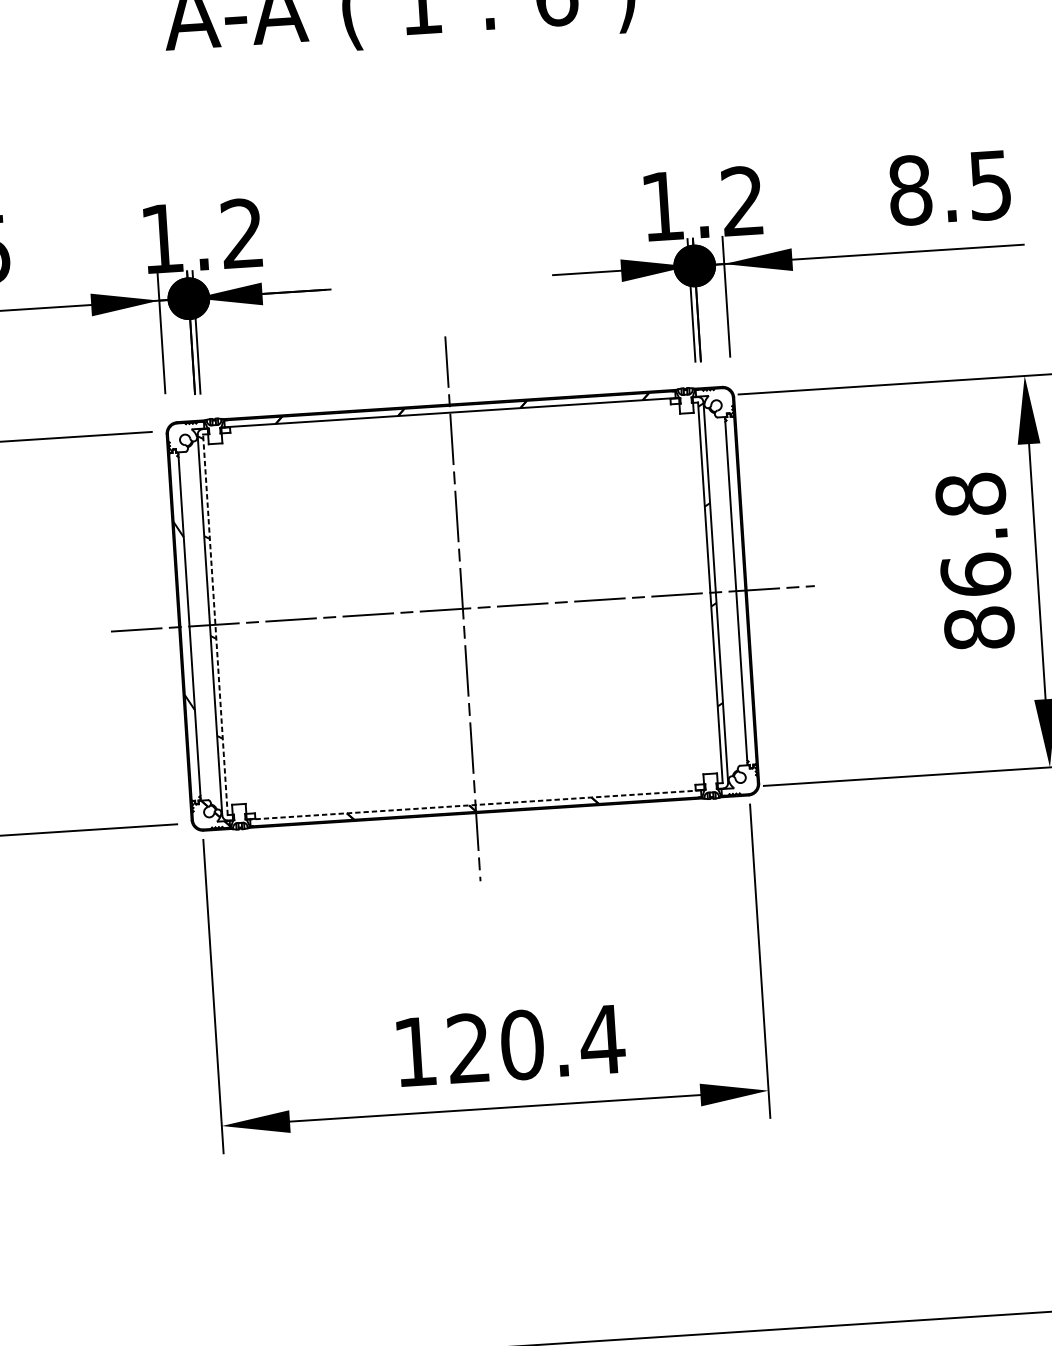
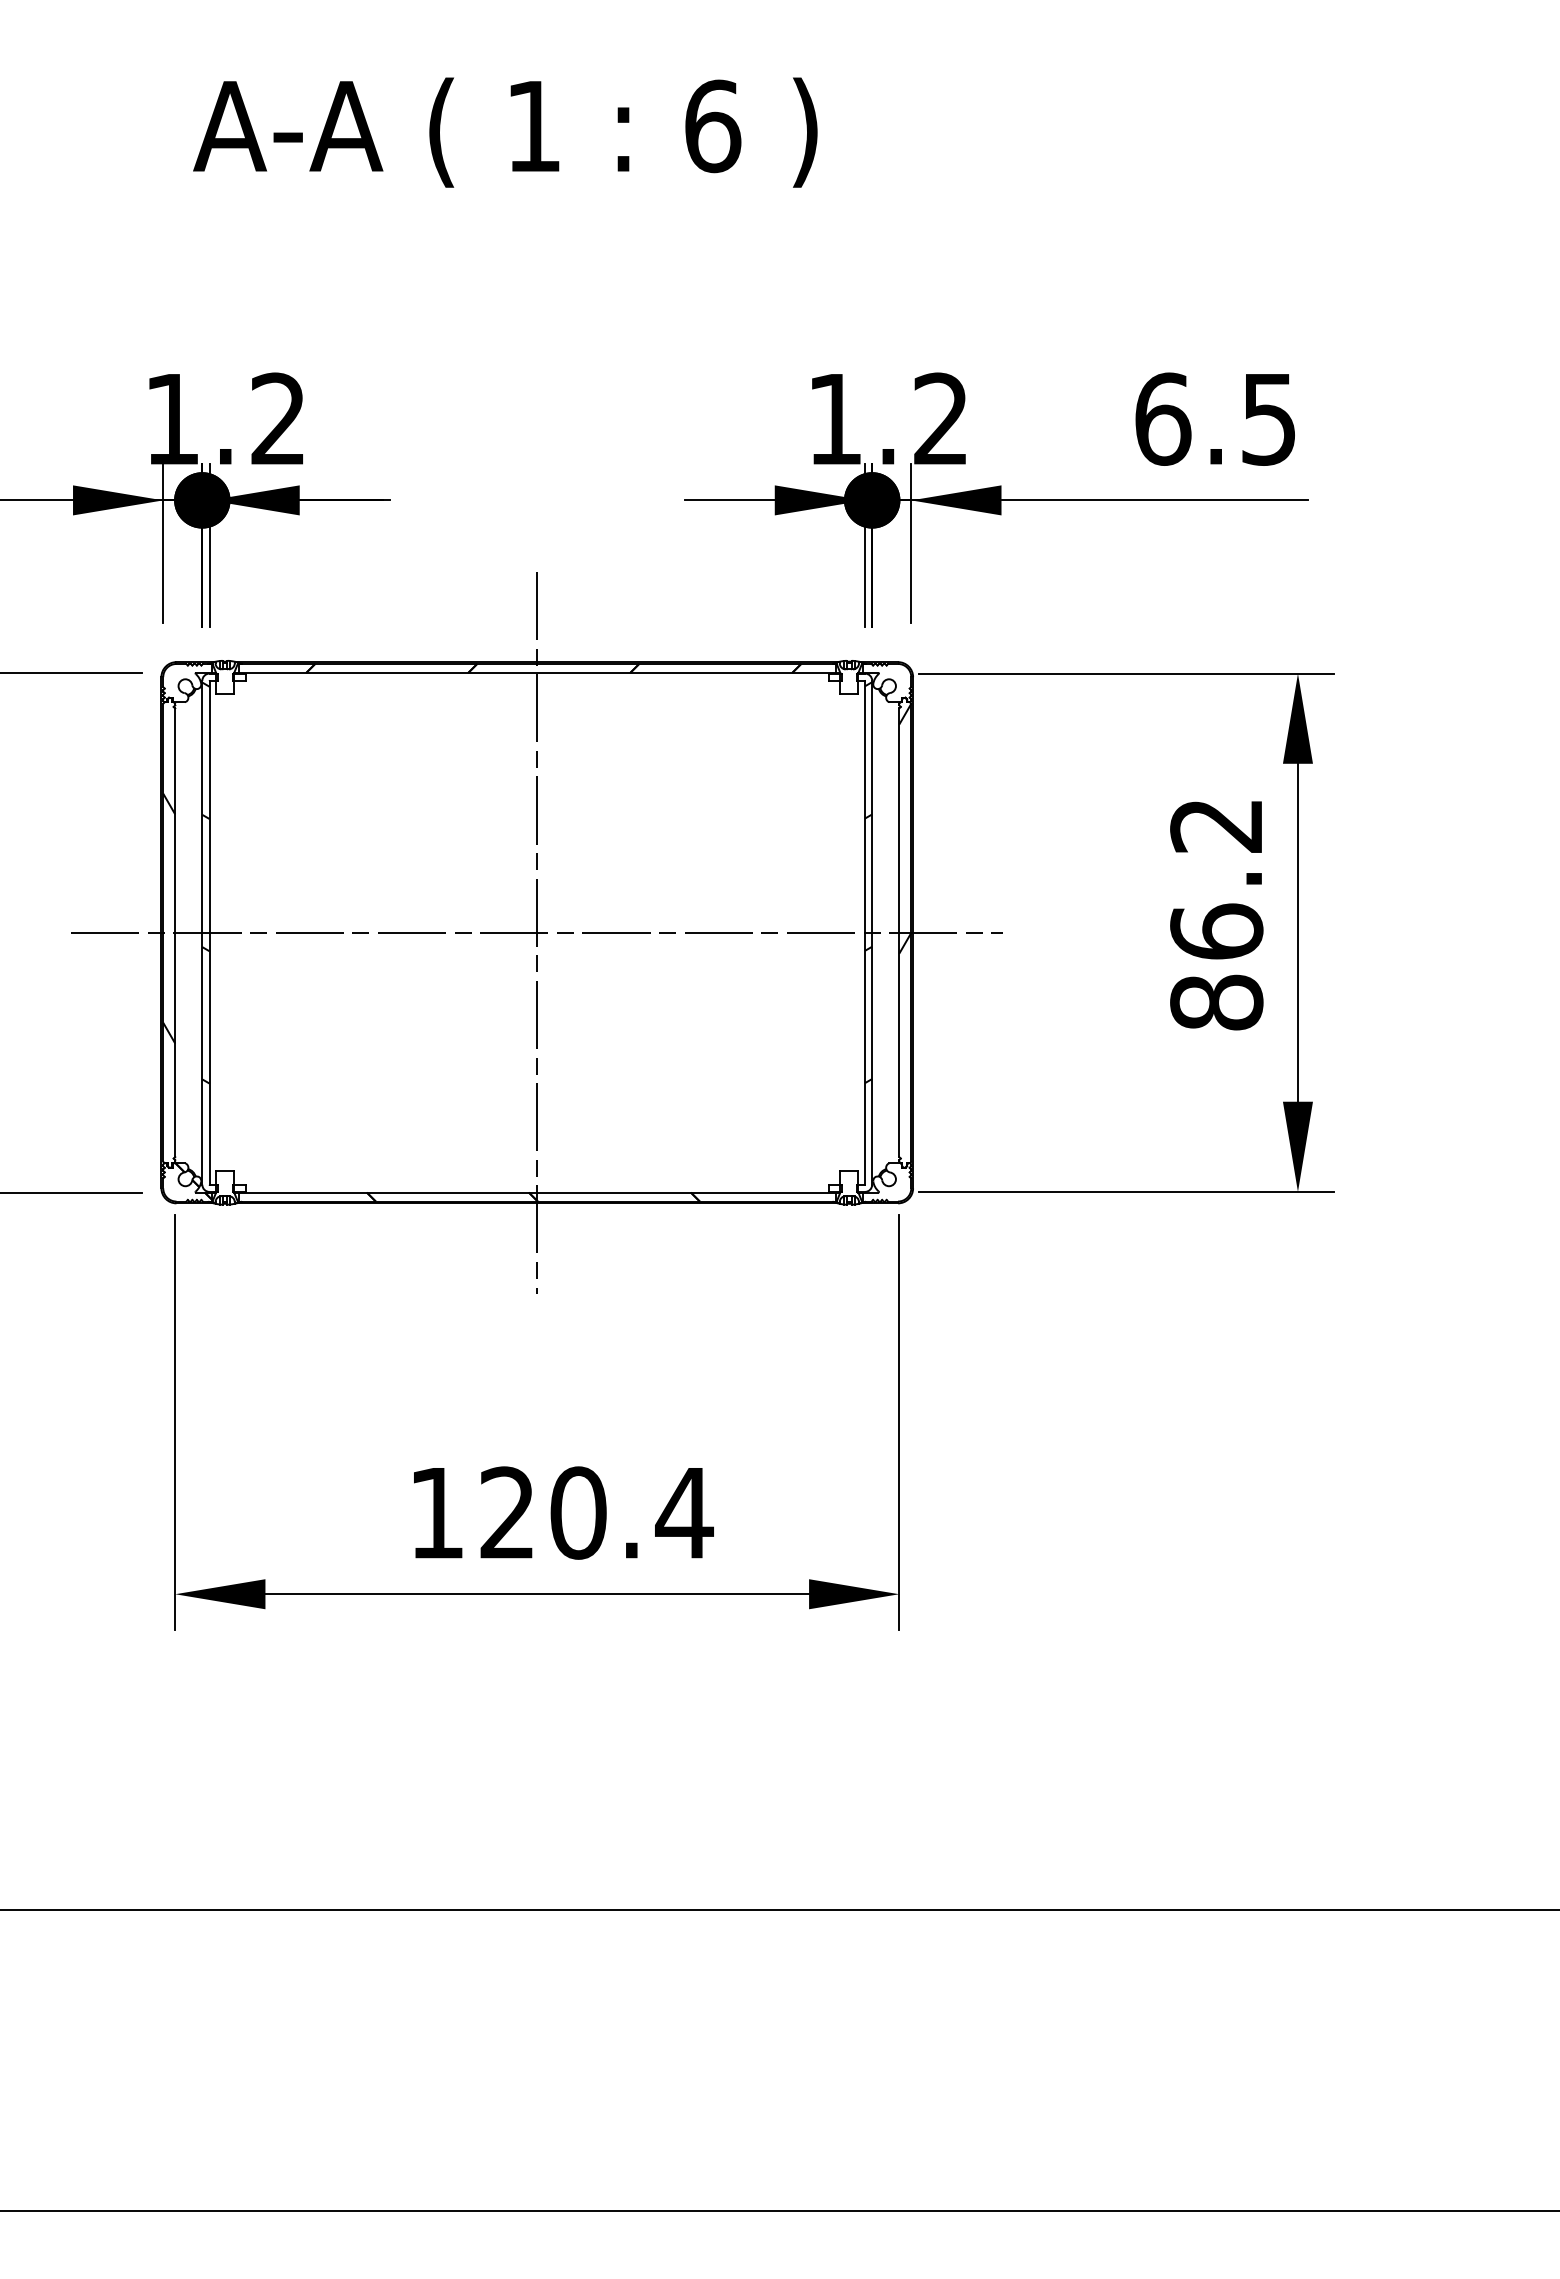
text: (910, 189) -> (1163, 418), 8.5 -> 6.5
text: (970, 494) -> (1216, 825), 86.8 -> 86.2
hatch: (735, 512) -> (905, 828), added
line: (215, 624) -> (209, 932), dashed -> solid
line: (475, 804) -> (537, 1192), dashed -> solid

